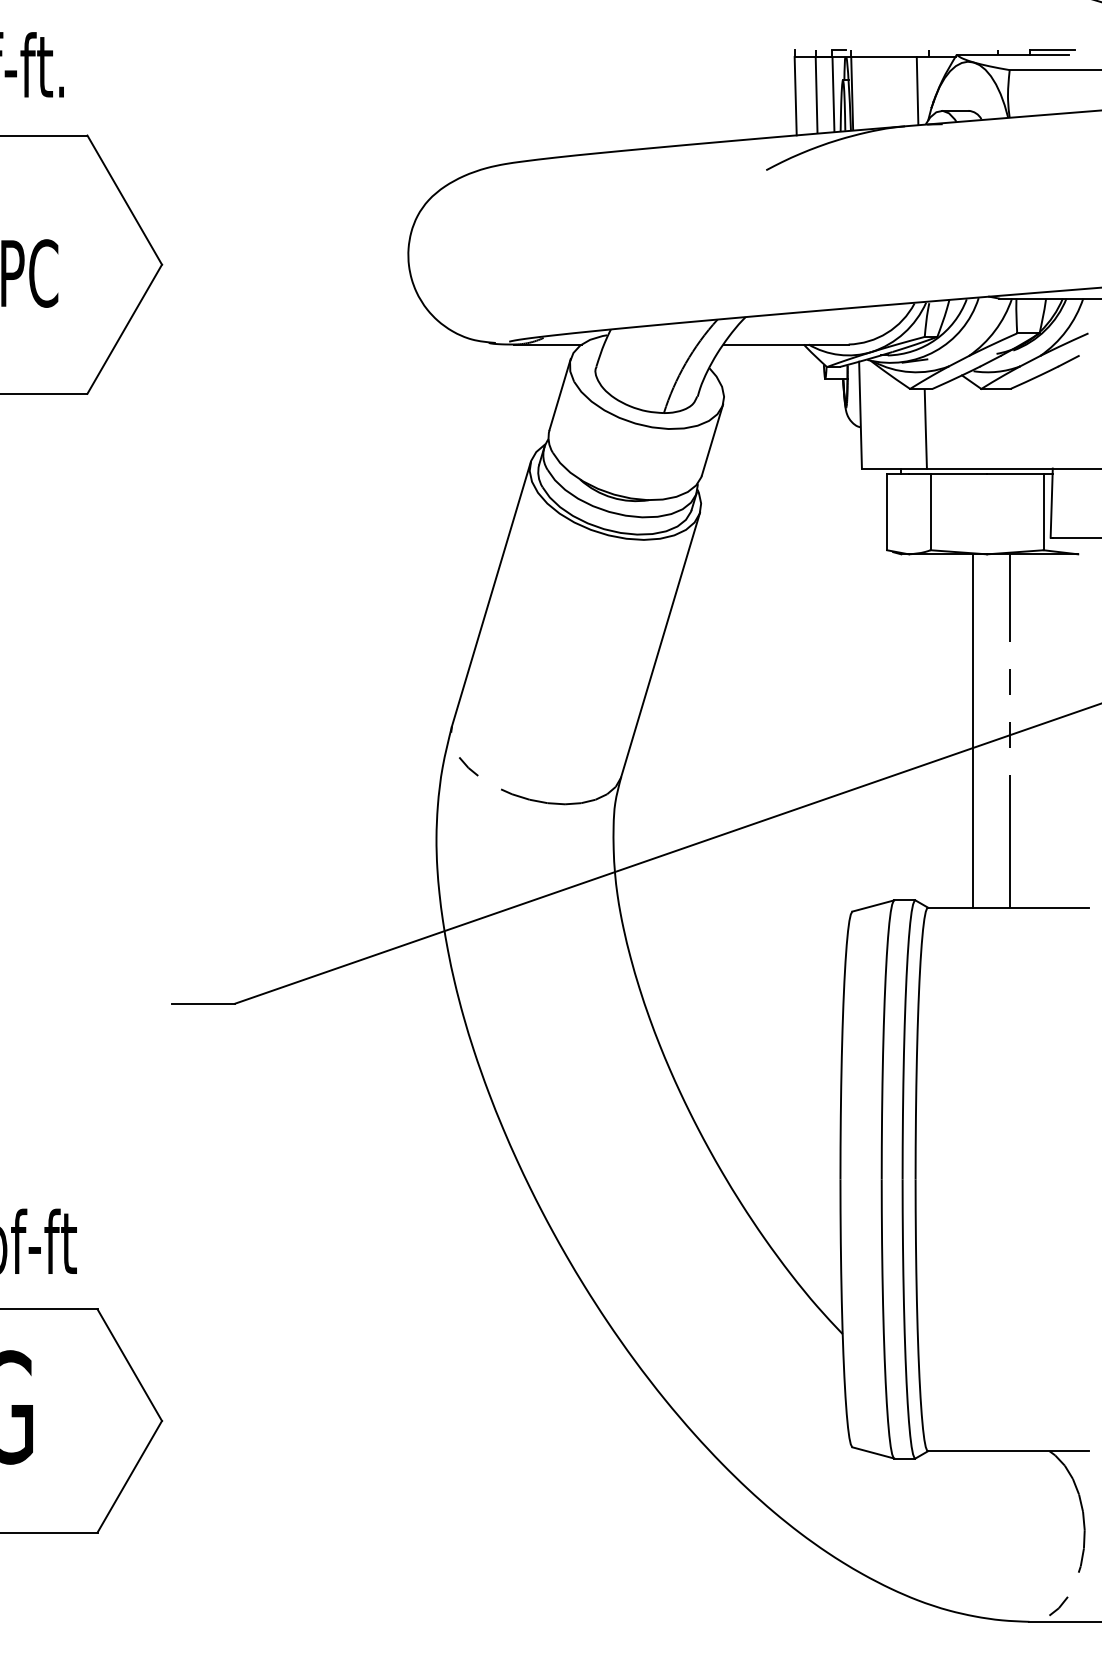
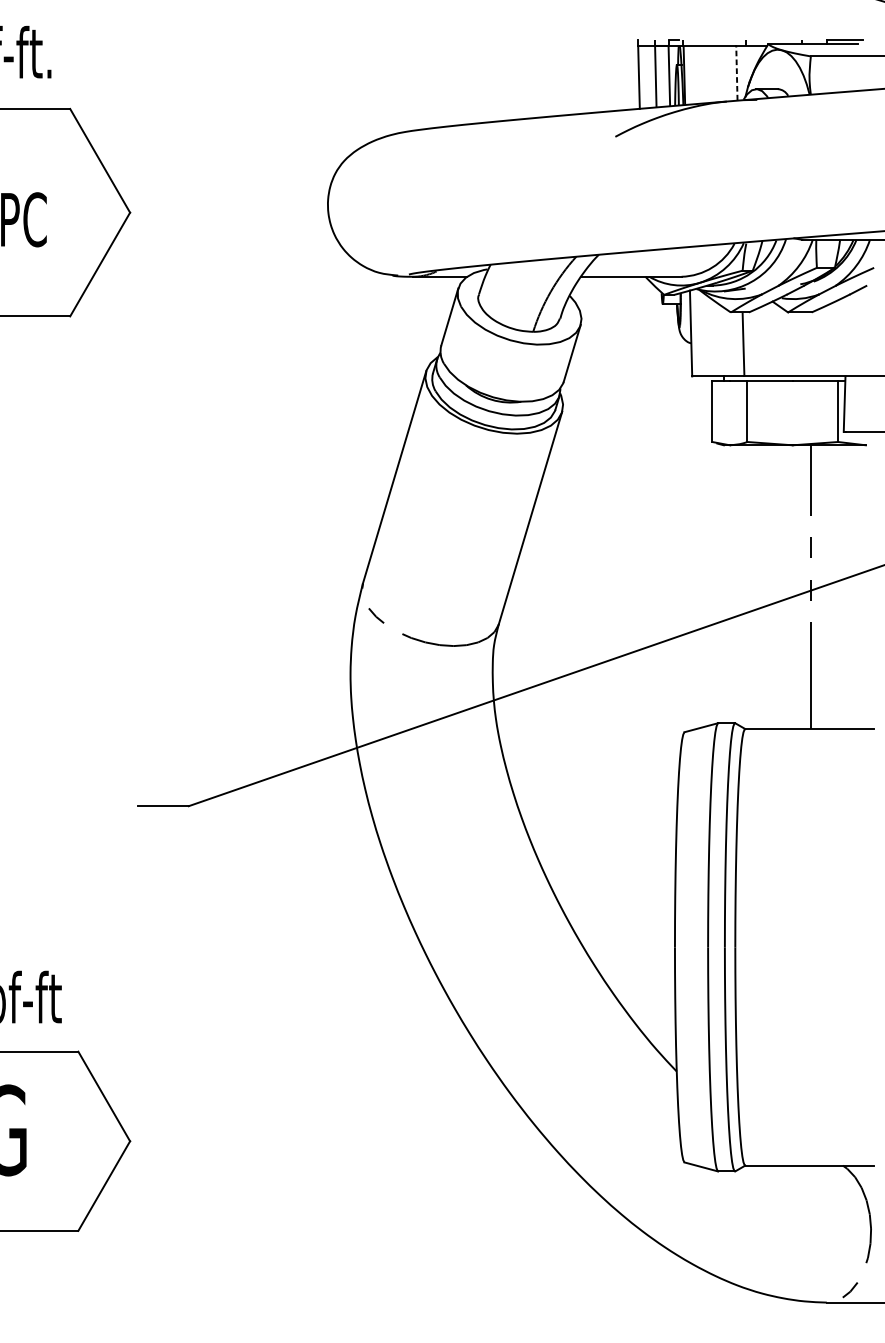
line: (917, 91) -> (736, 73), solid -> dashed
line: (973, 730) -> (781, 586), removed

